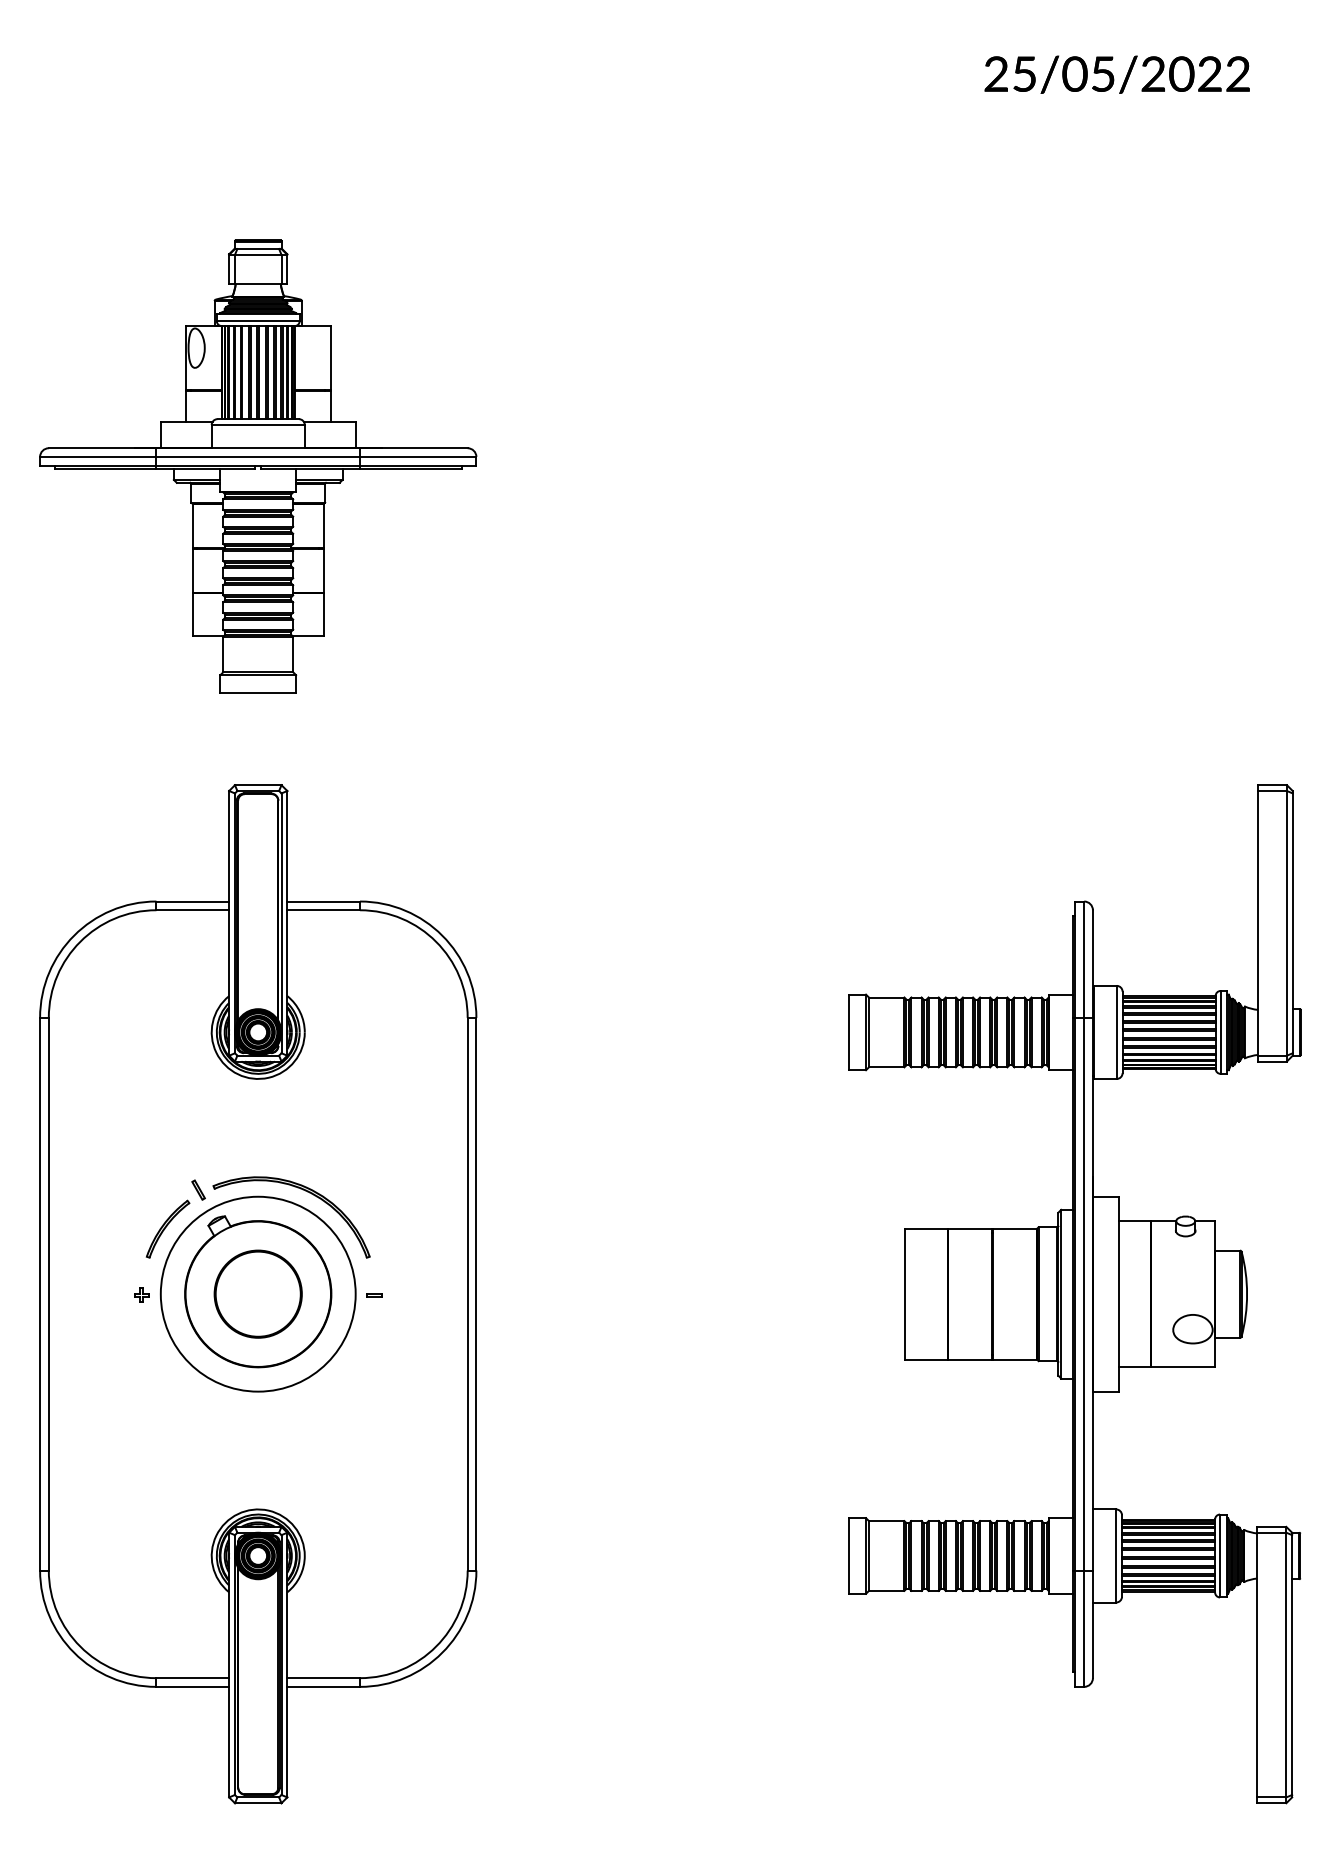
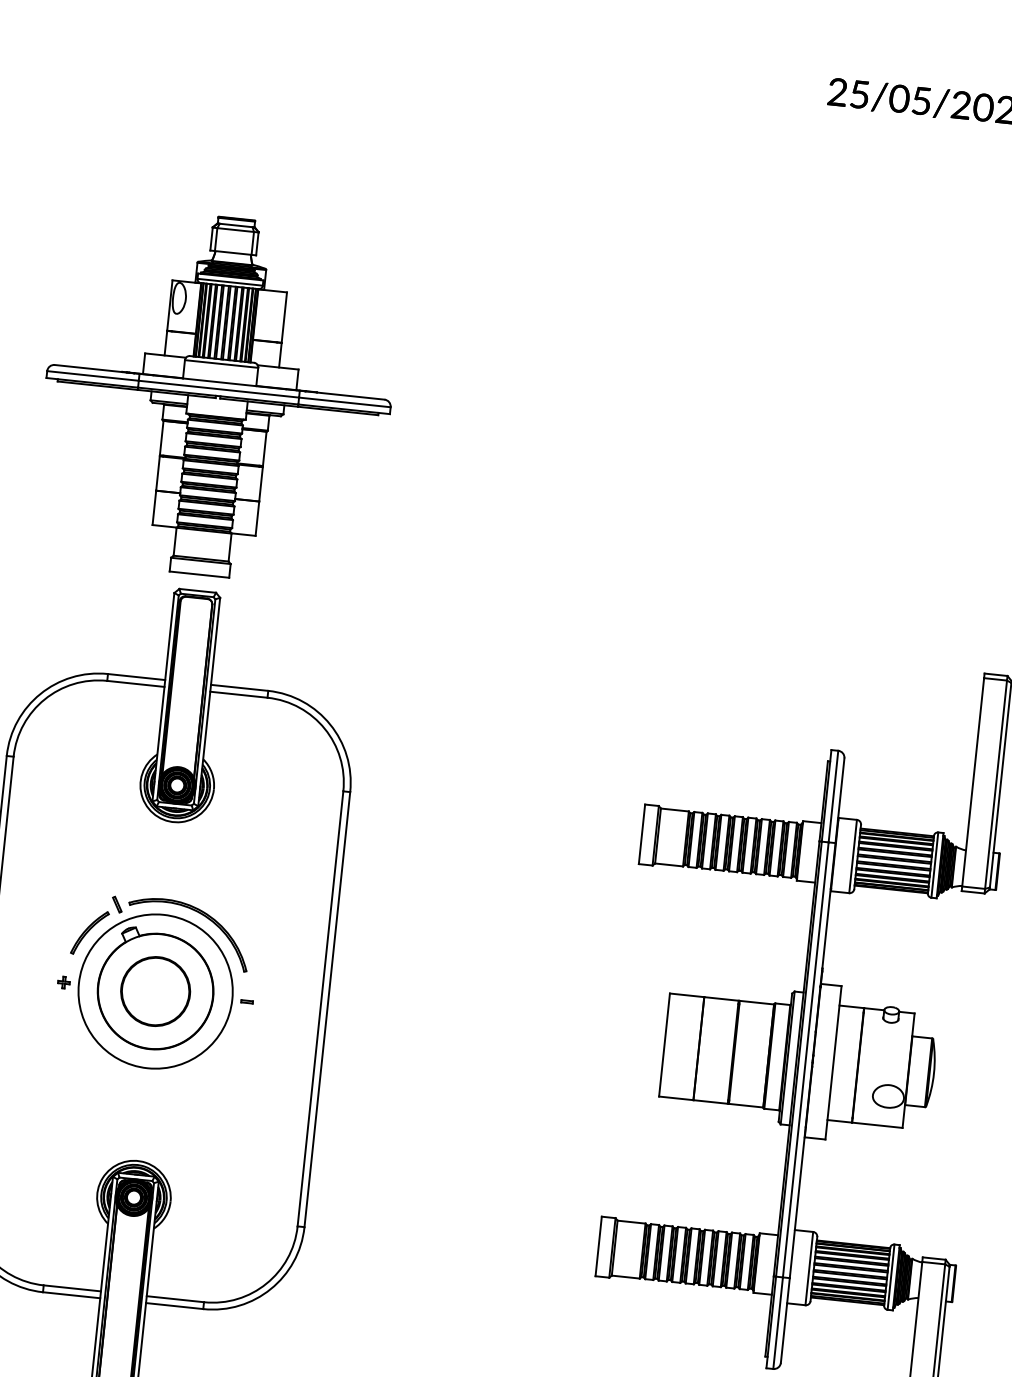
part: (258, 466) -> (218, 396), moved

